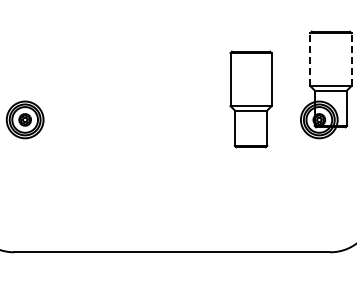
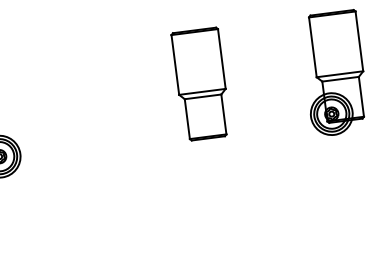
line: (310, 59) -> (313, 47), dashed -> solid
line: (351, 59) -> (359, 41), dashed -> solid
part: (250, 99) -> (200, 84), moved

